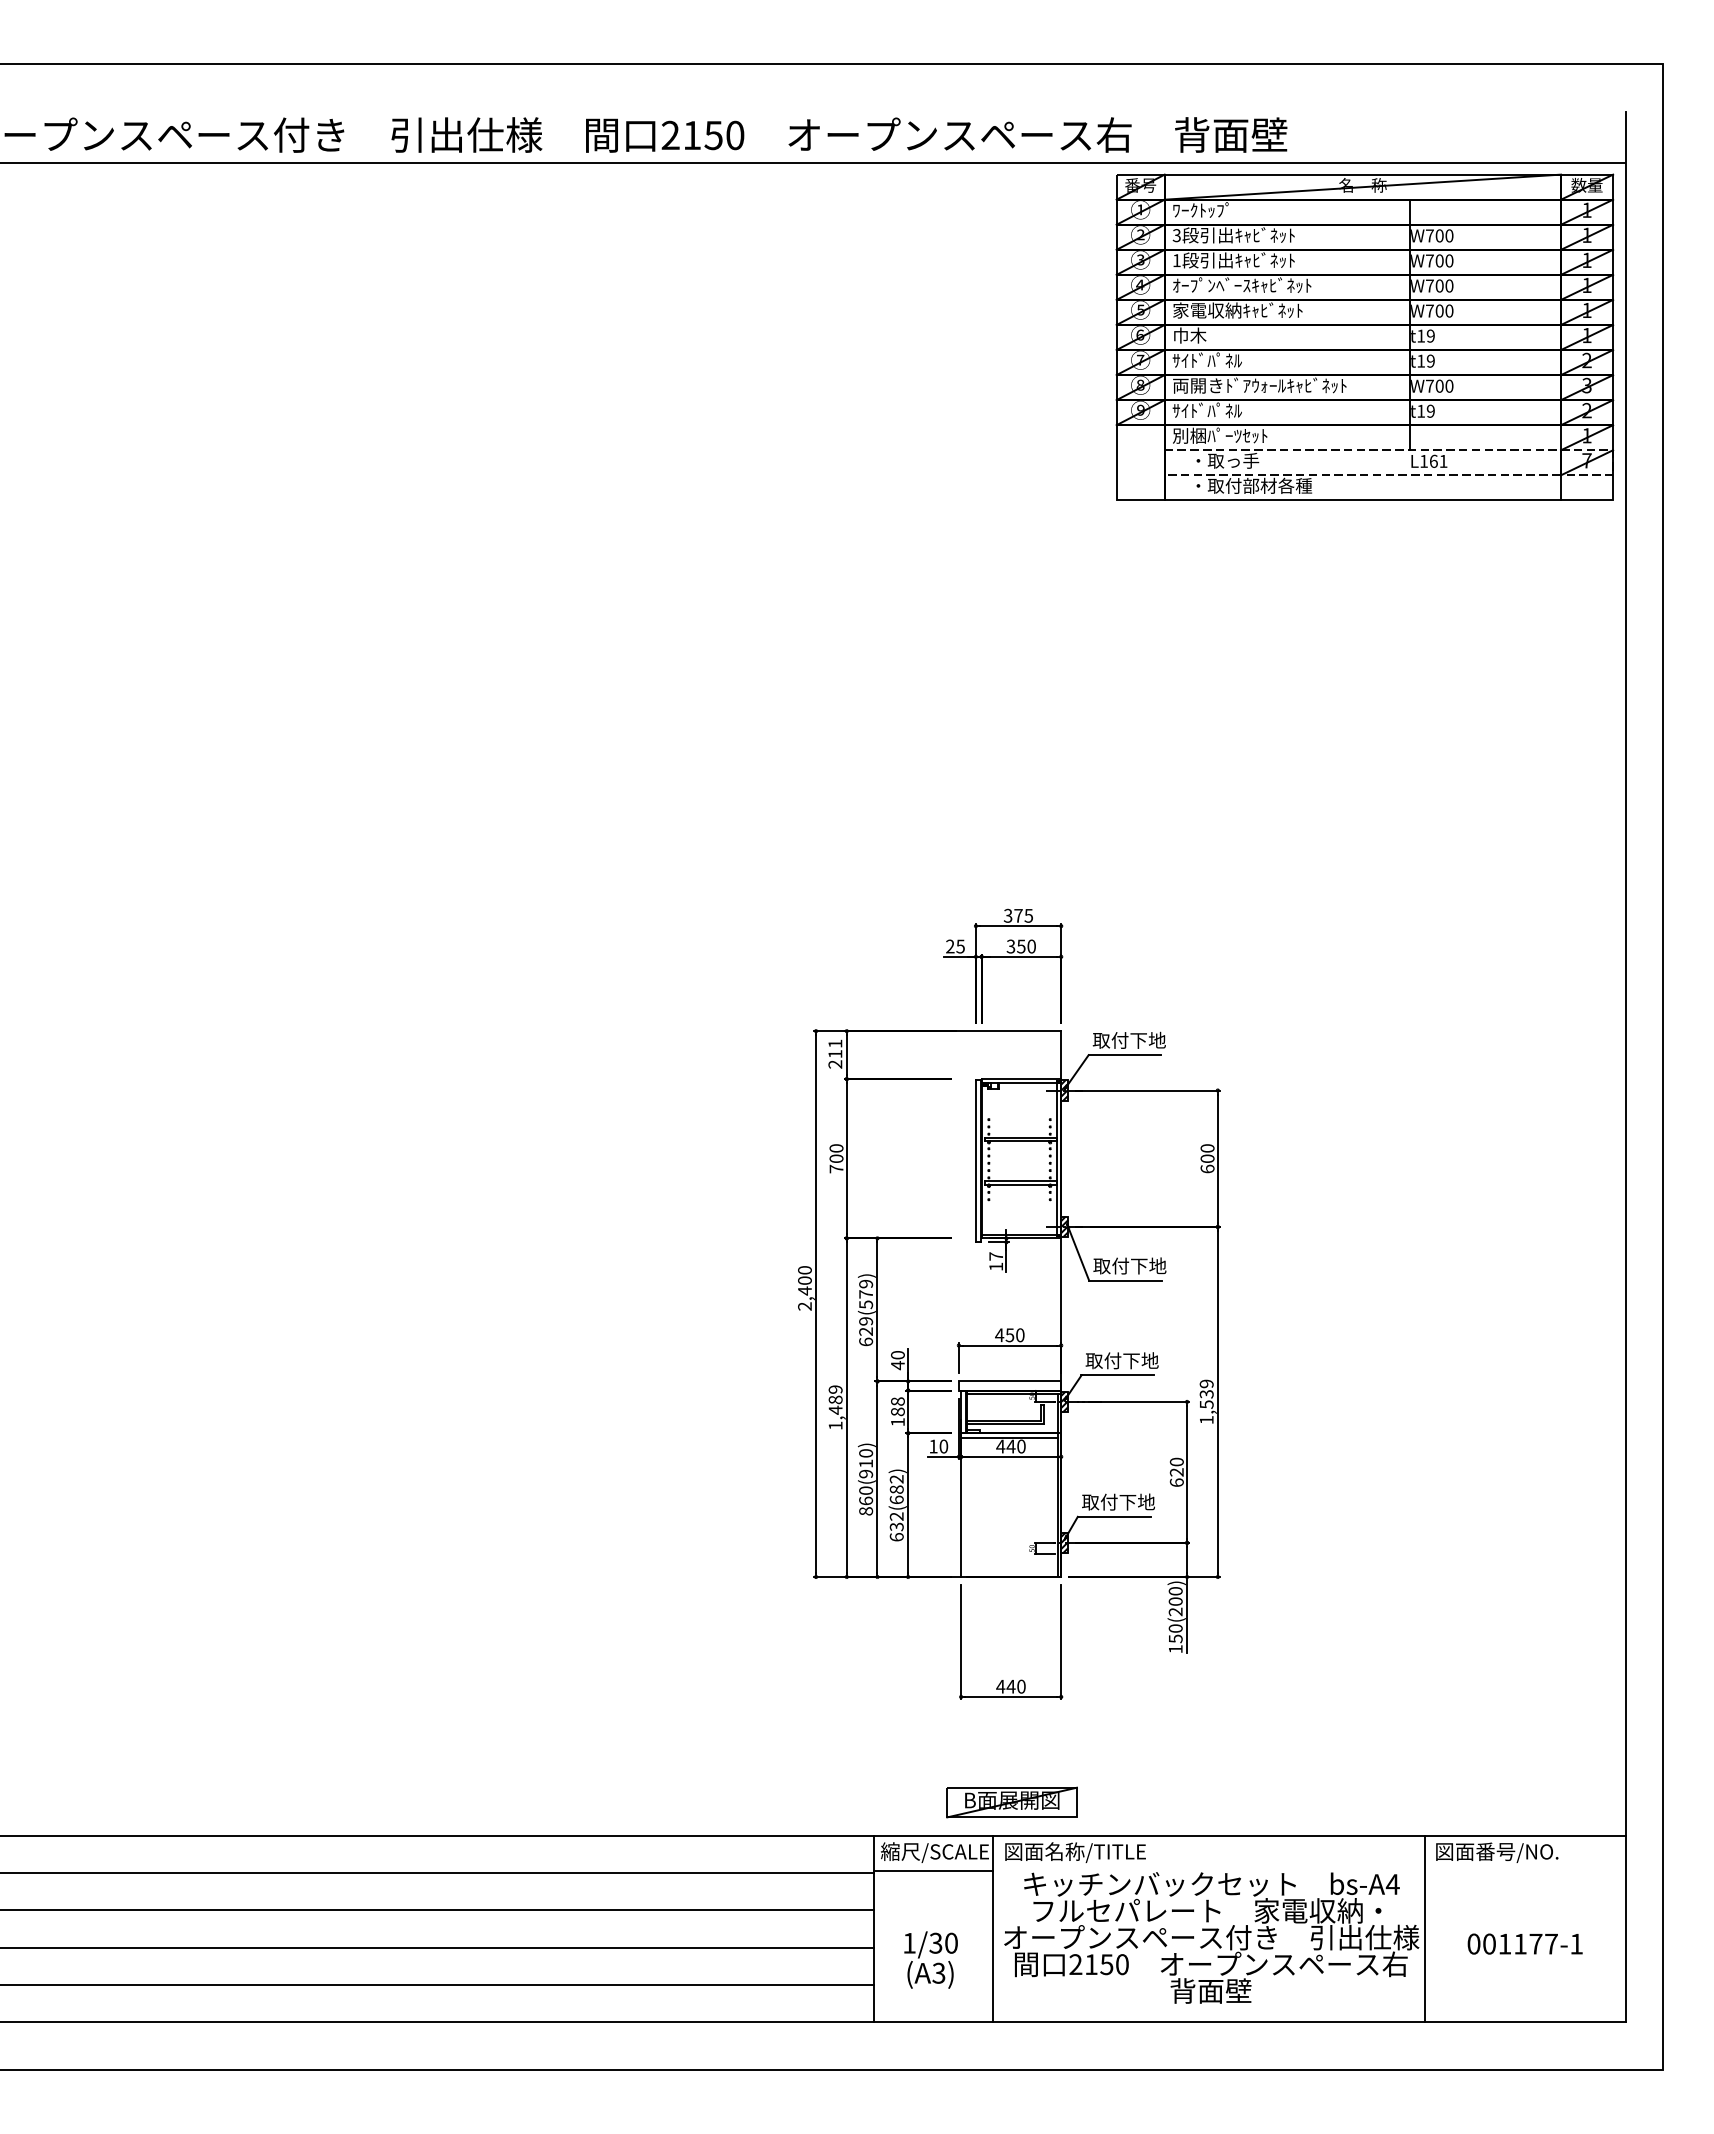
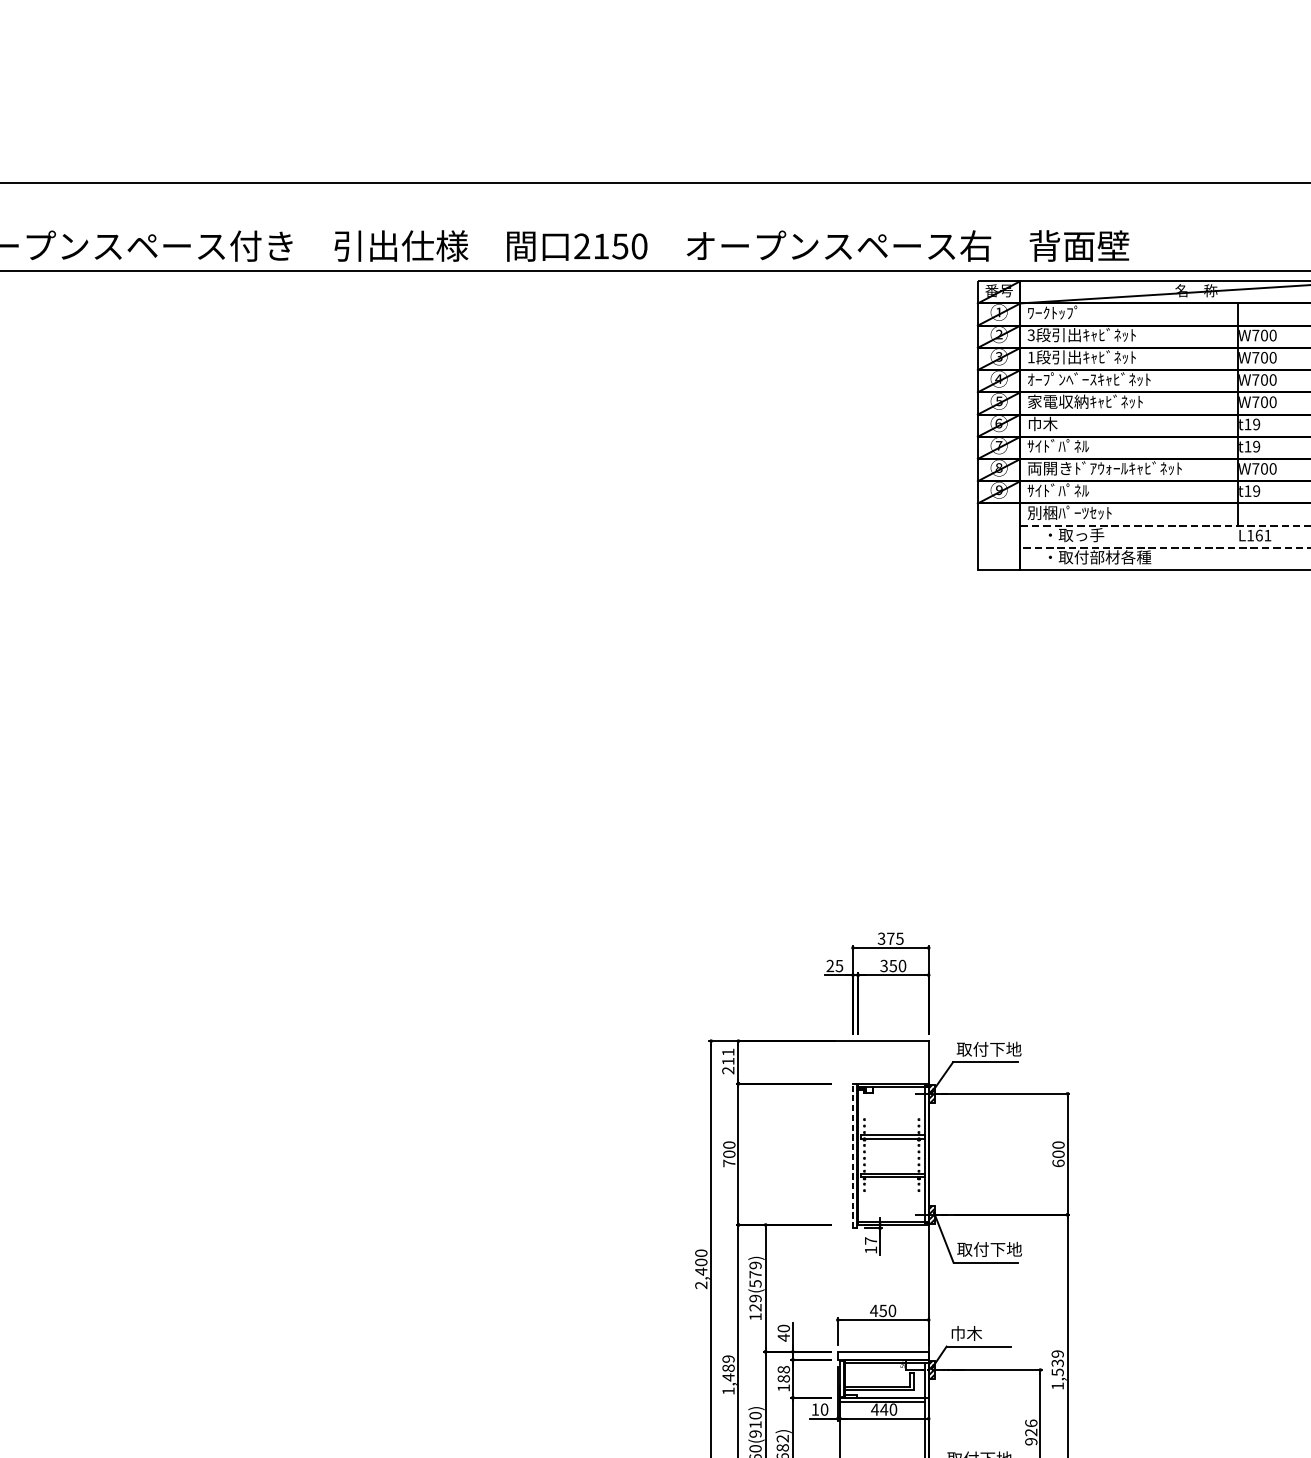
line: (975, 1160) -> (852, 1155), solid -> dashed
text: (866, 1341) -> (755, 1316), 629(579) -> 129(579)
text: (1121, 1360) -> (982, 1333), 取付下地 -> 巾木
text: (1176, 1471) -> (1030, 1431), 620 -> 926

